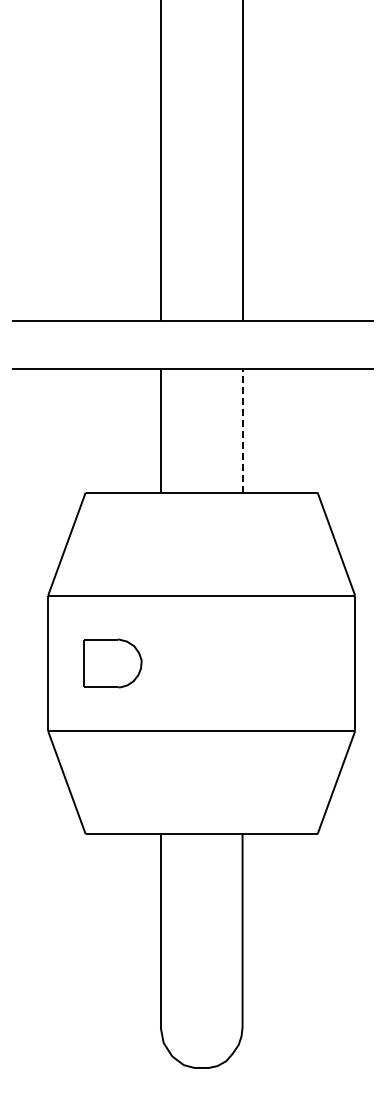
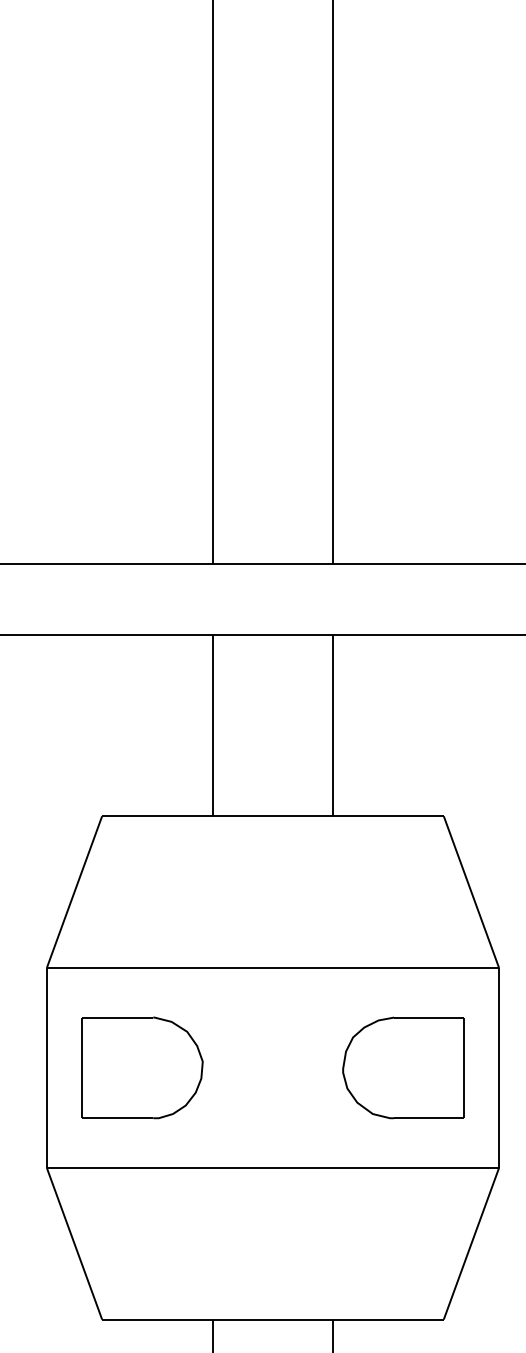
line: (242, 431) -> (333, 726), dashed -> solid
part: (112, 663) -> (141, 1068), size x1.43
part: (289, 663) -> (402, 1068), added

